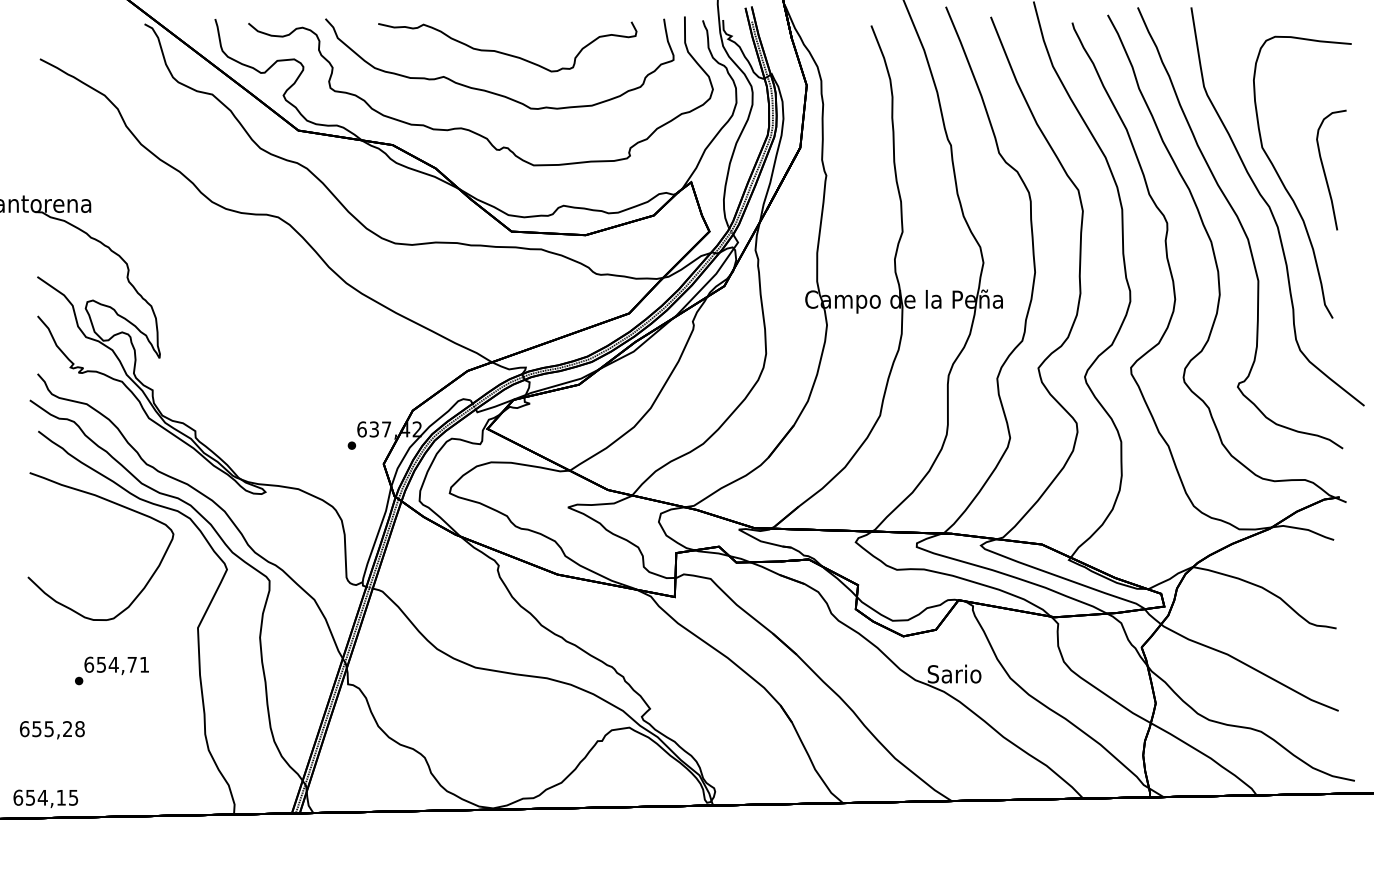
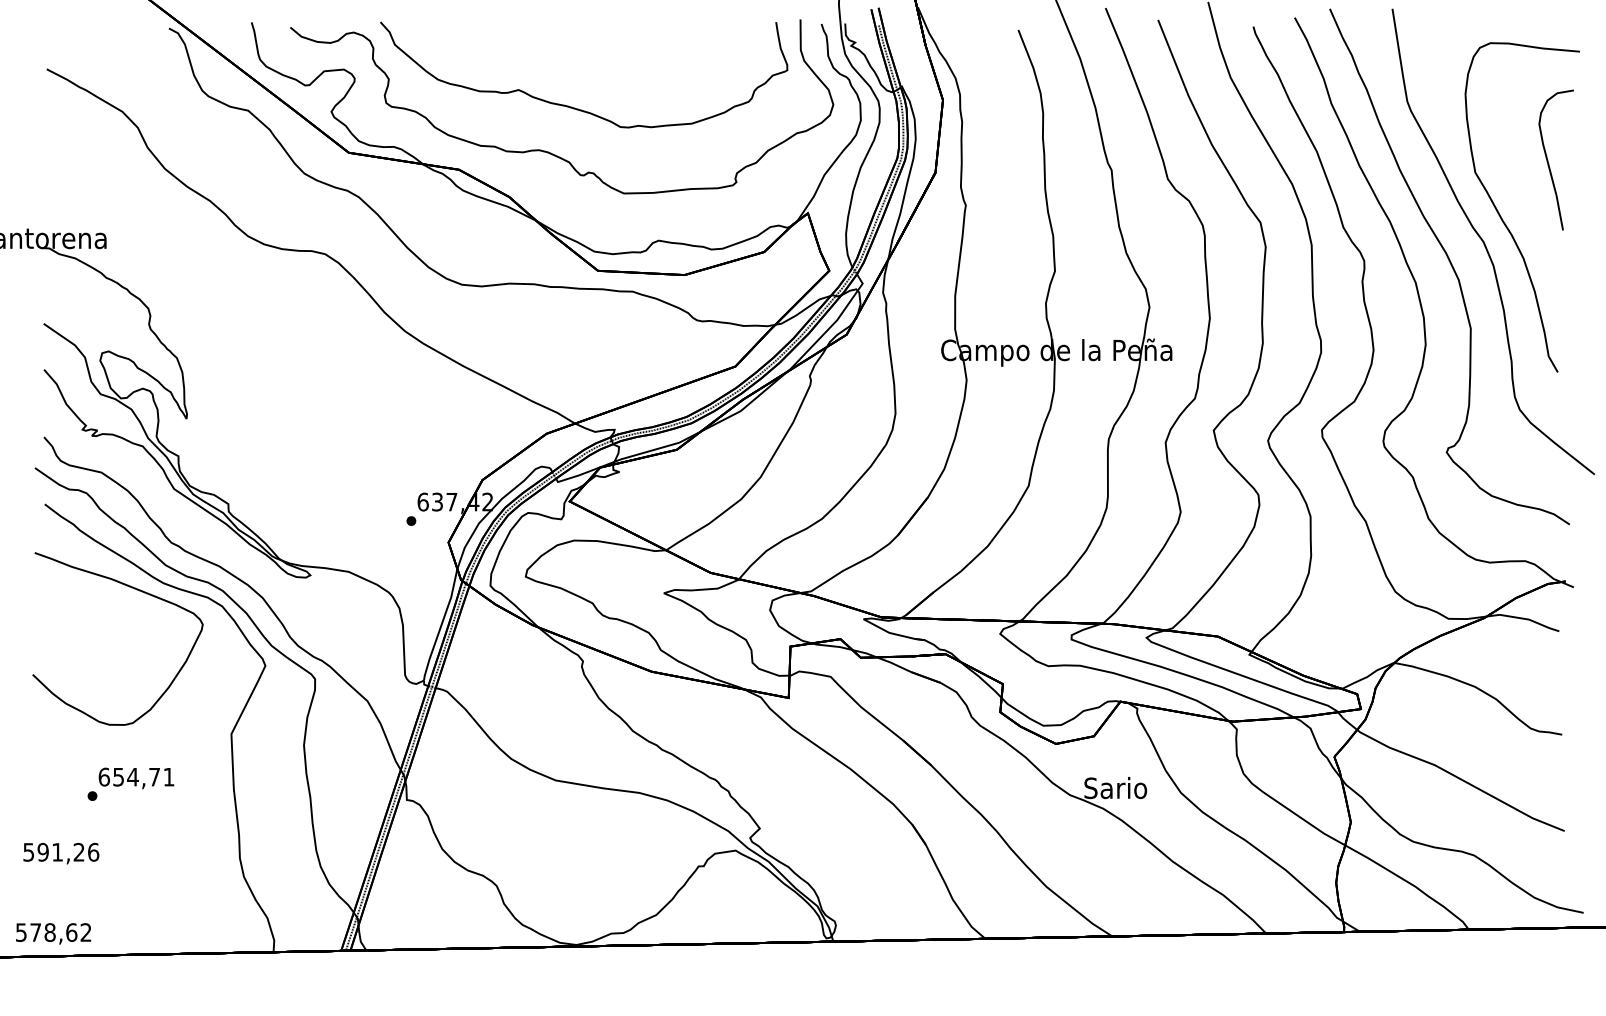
part: (506, 53) -> (592, 62), removed
curve: (1324, 170) -> (1548, 160), moved
text: (52, 728) -> (61, 851), 655,28 -> 591,26
text: (45, 797) -> (53, 932), 654,15 -> 578,62

